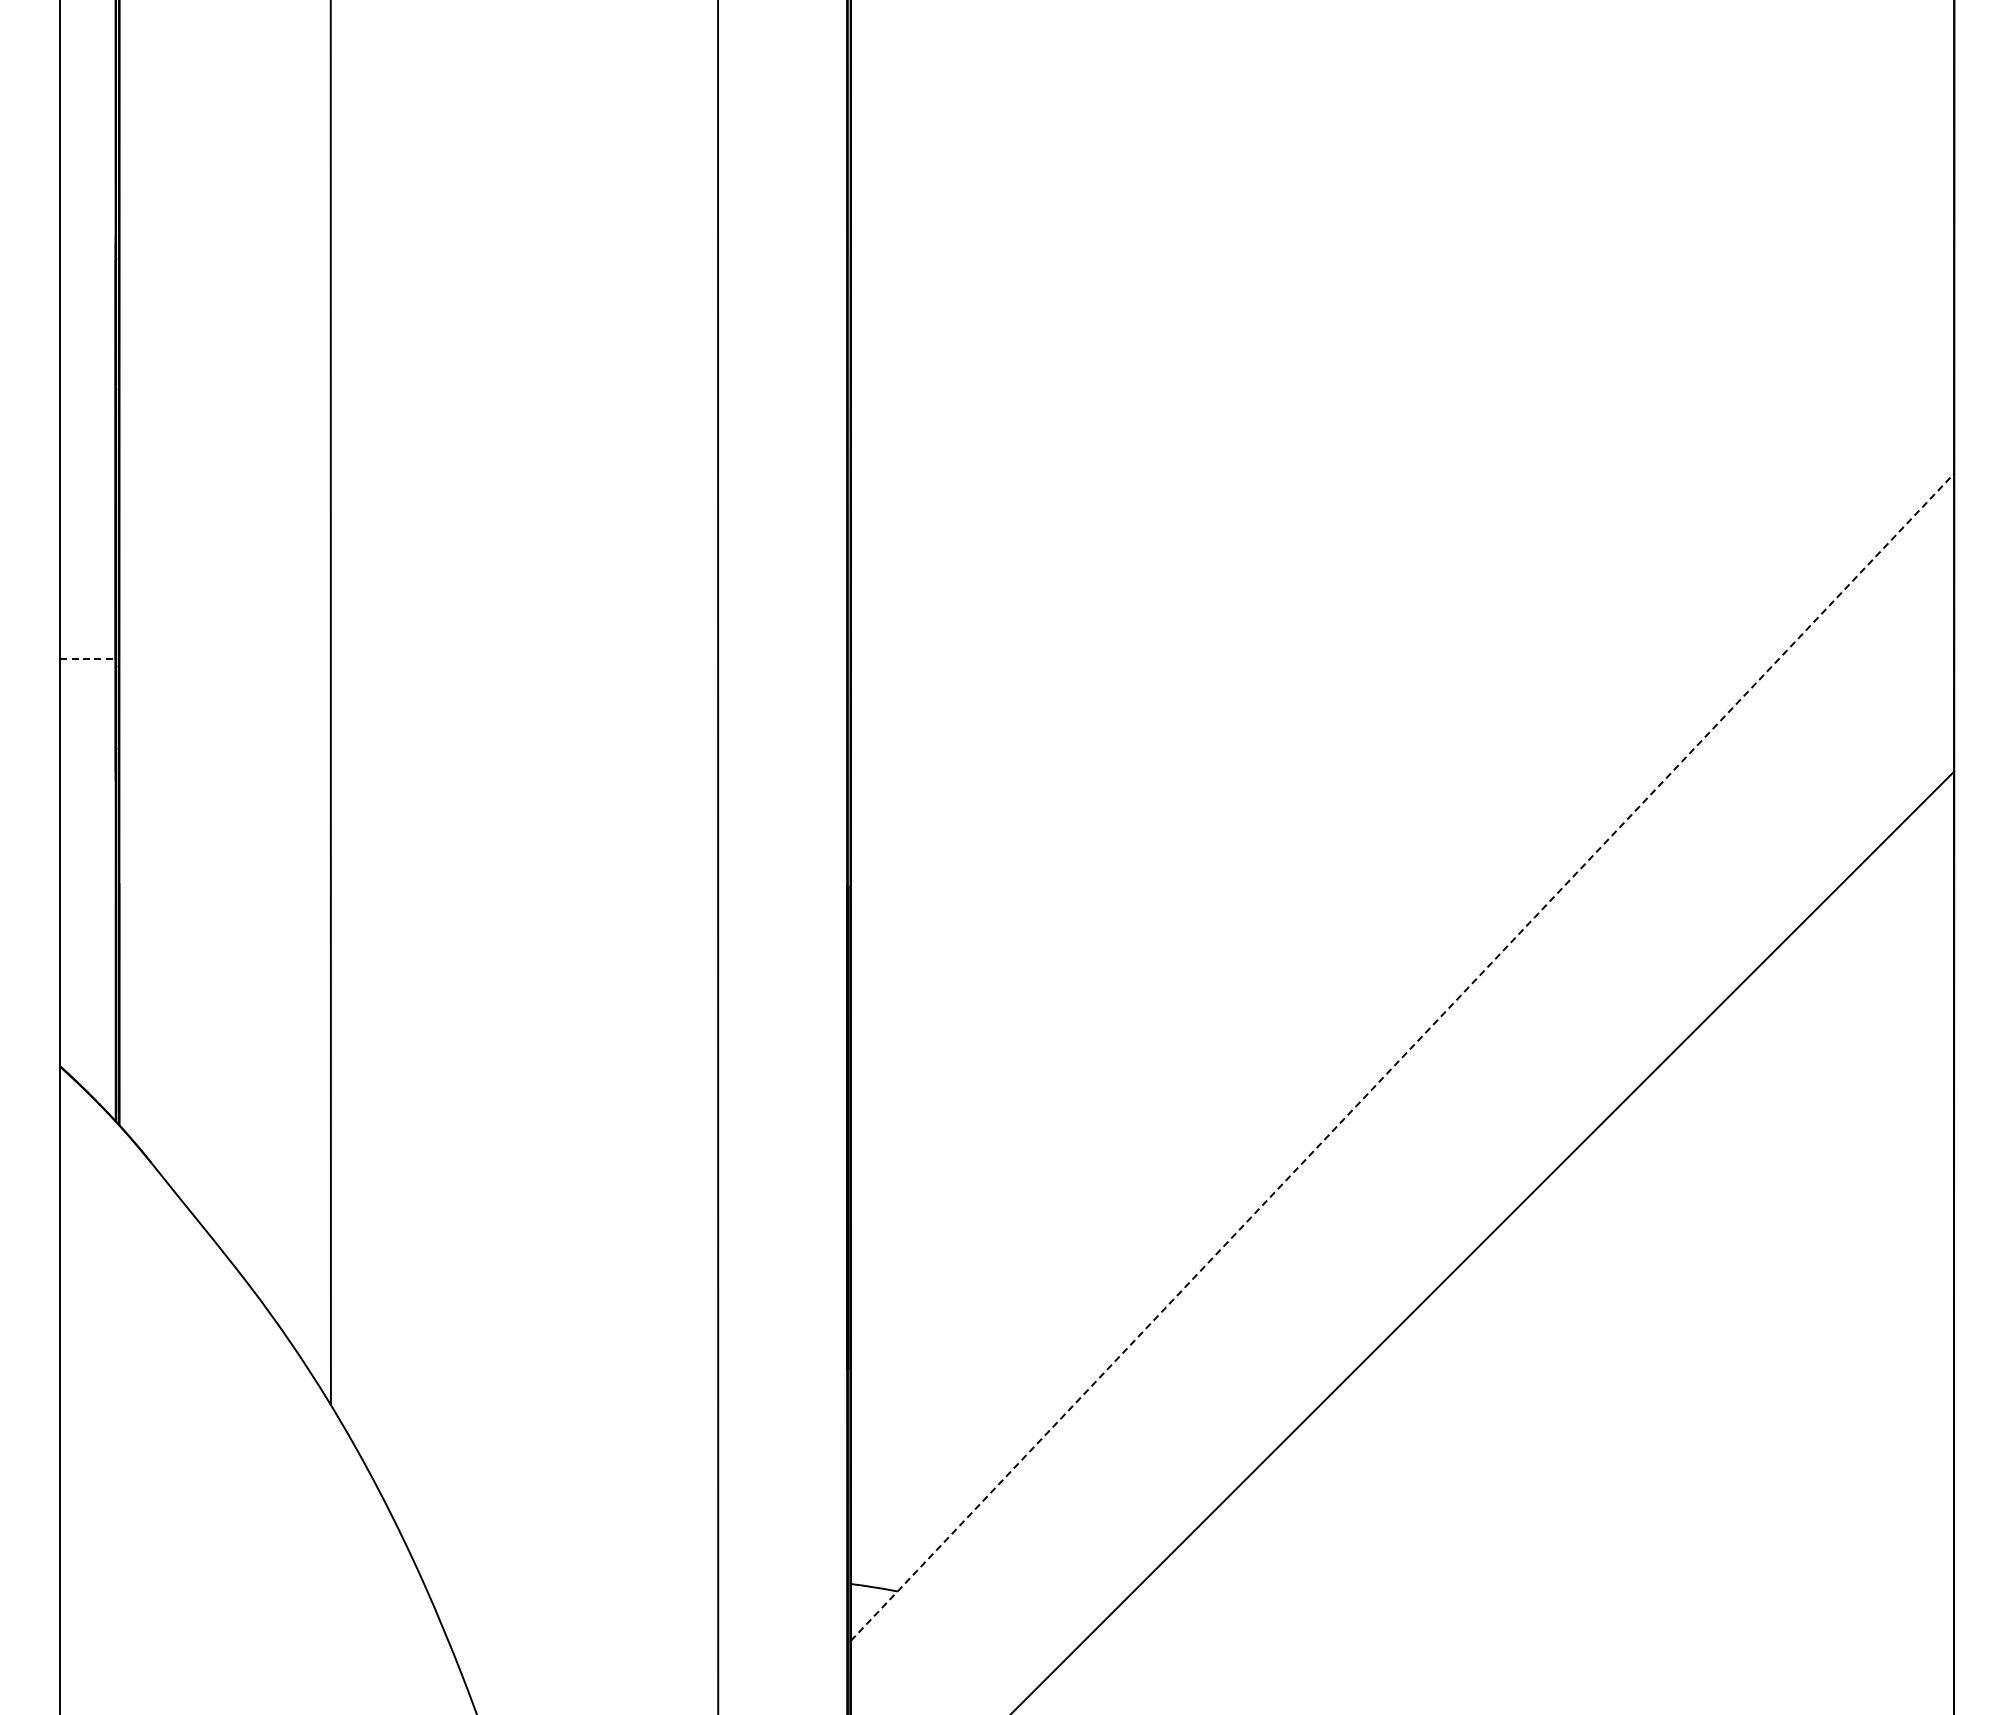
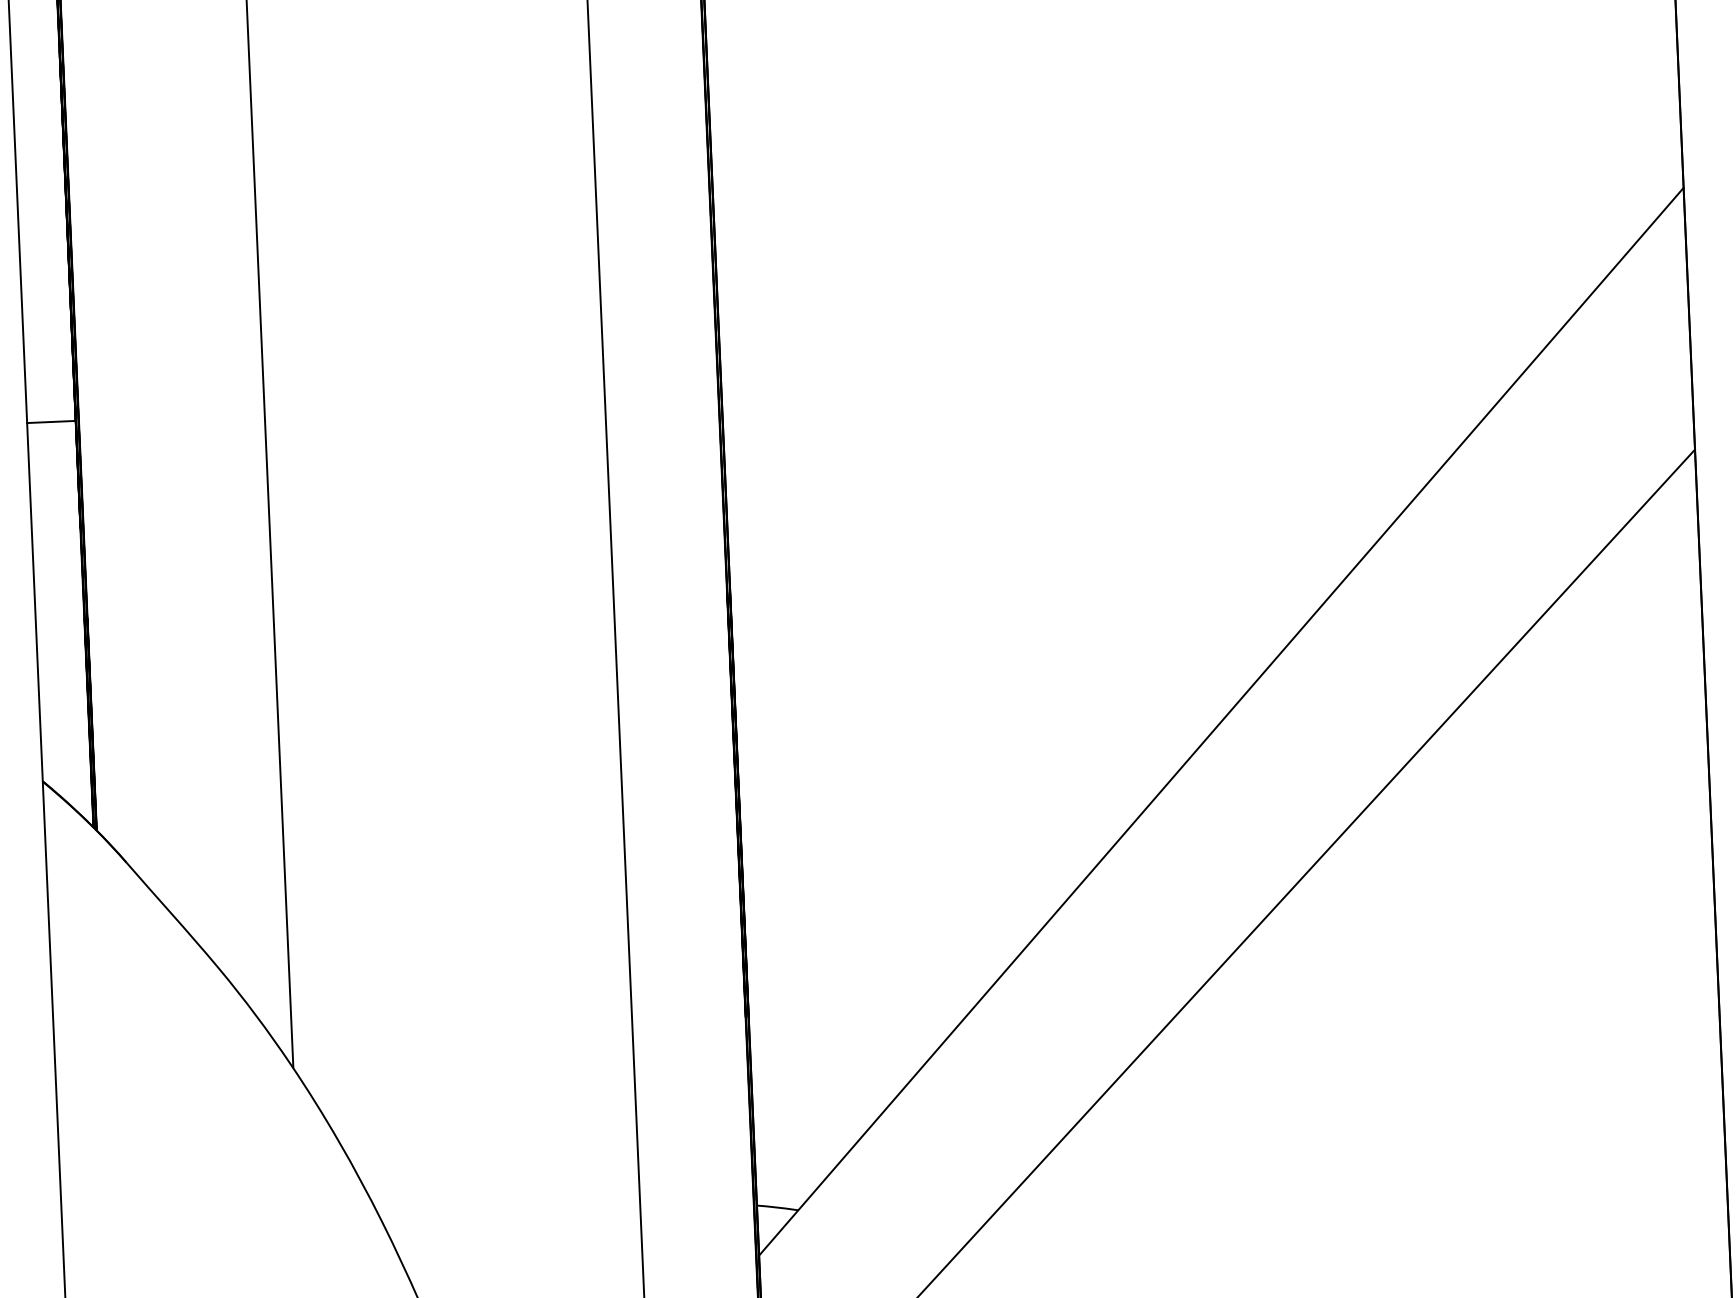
line: (88, 658) -> (51, 421), dashed -> solid
line: (1402, 1056) -> (1221, 720), dashed -> solid

